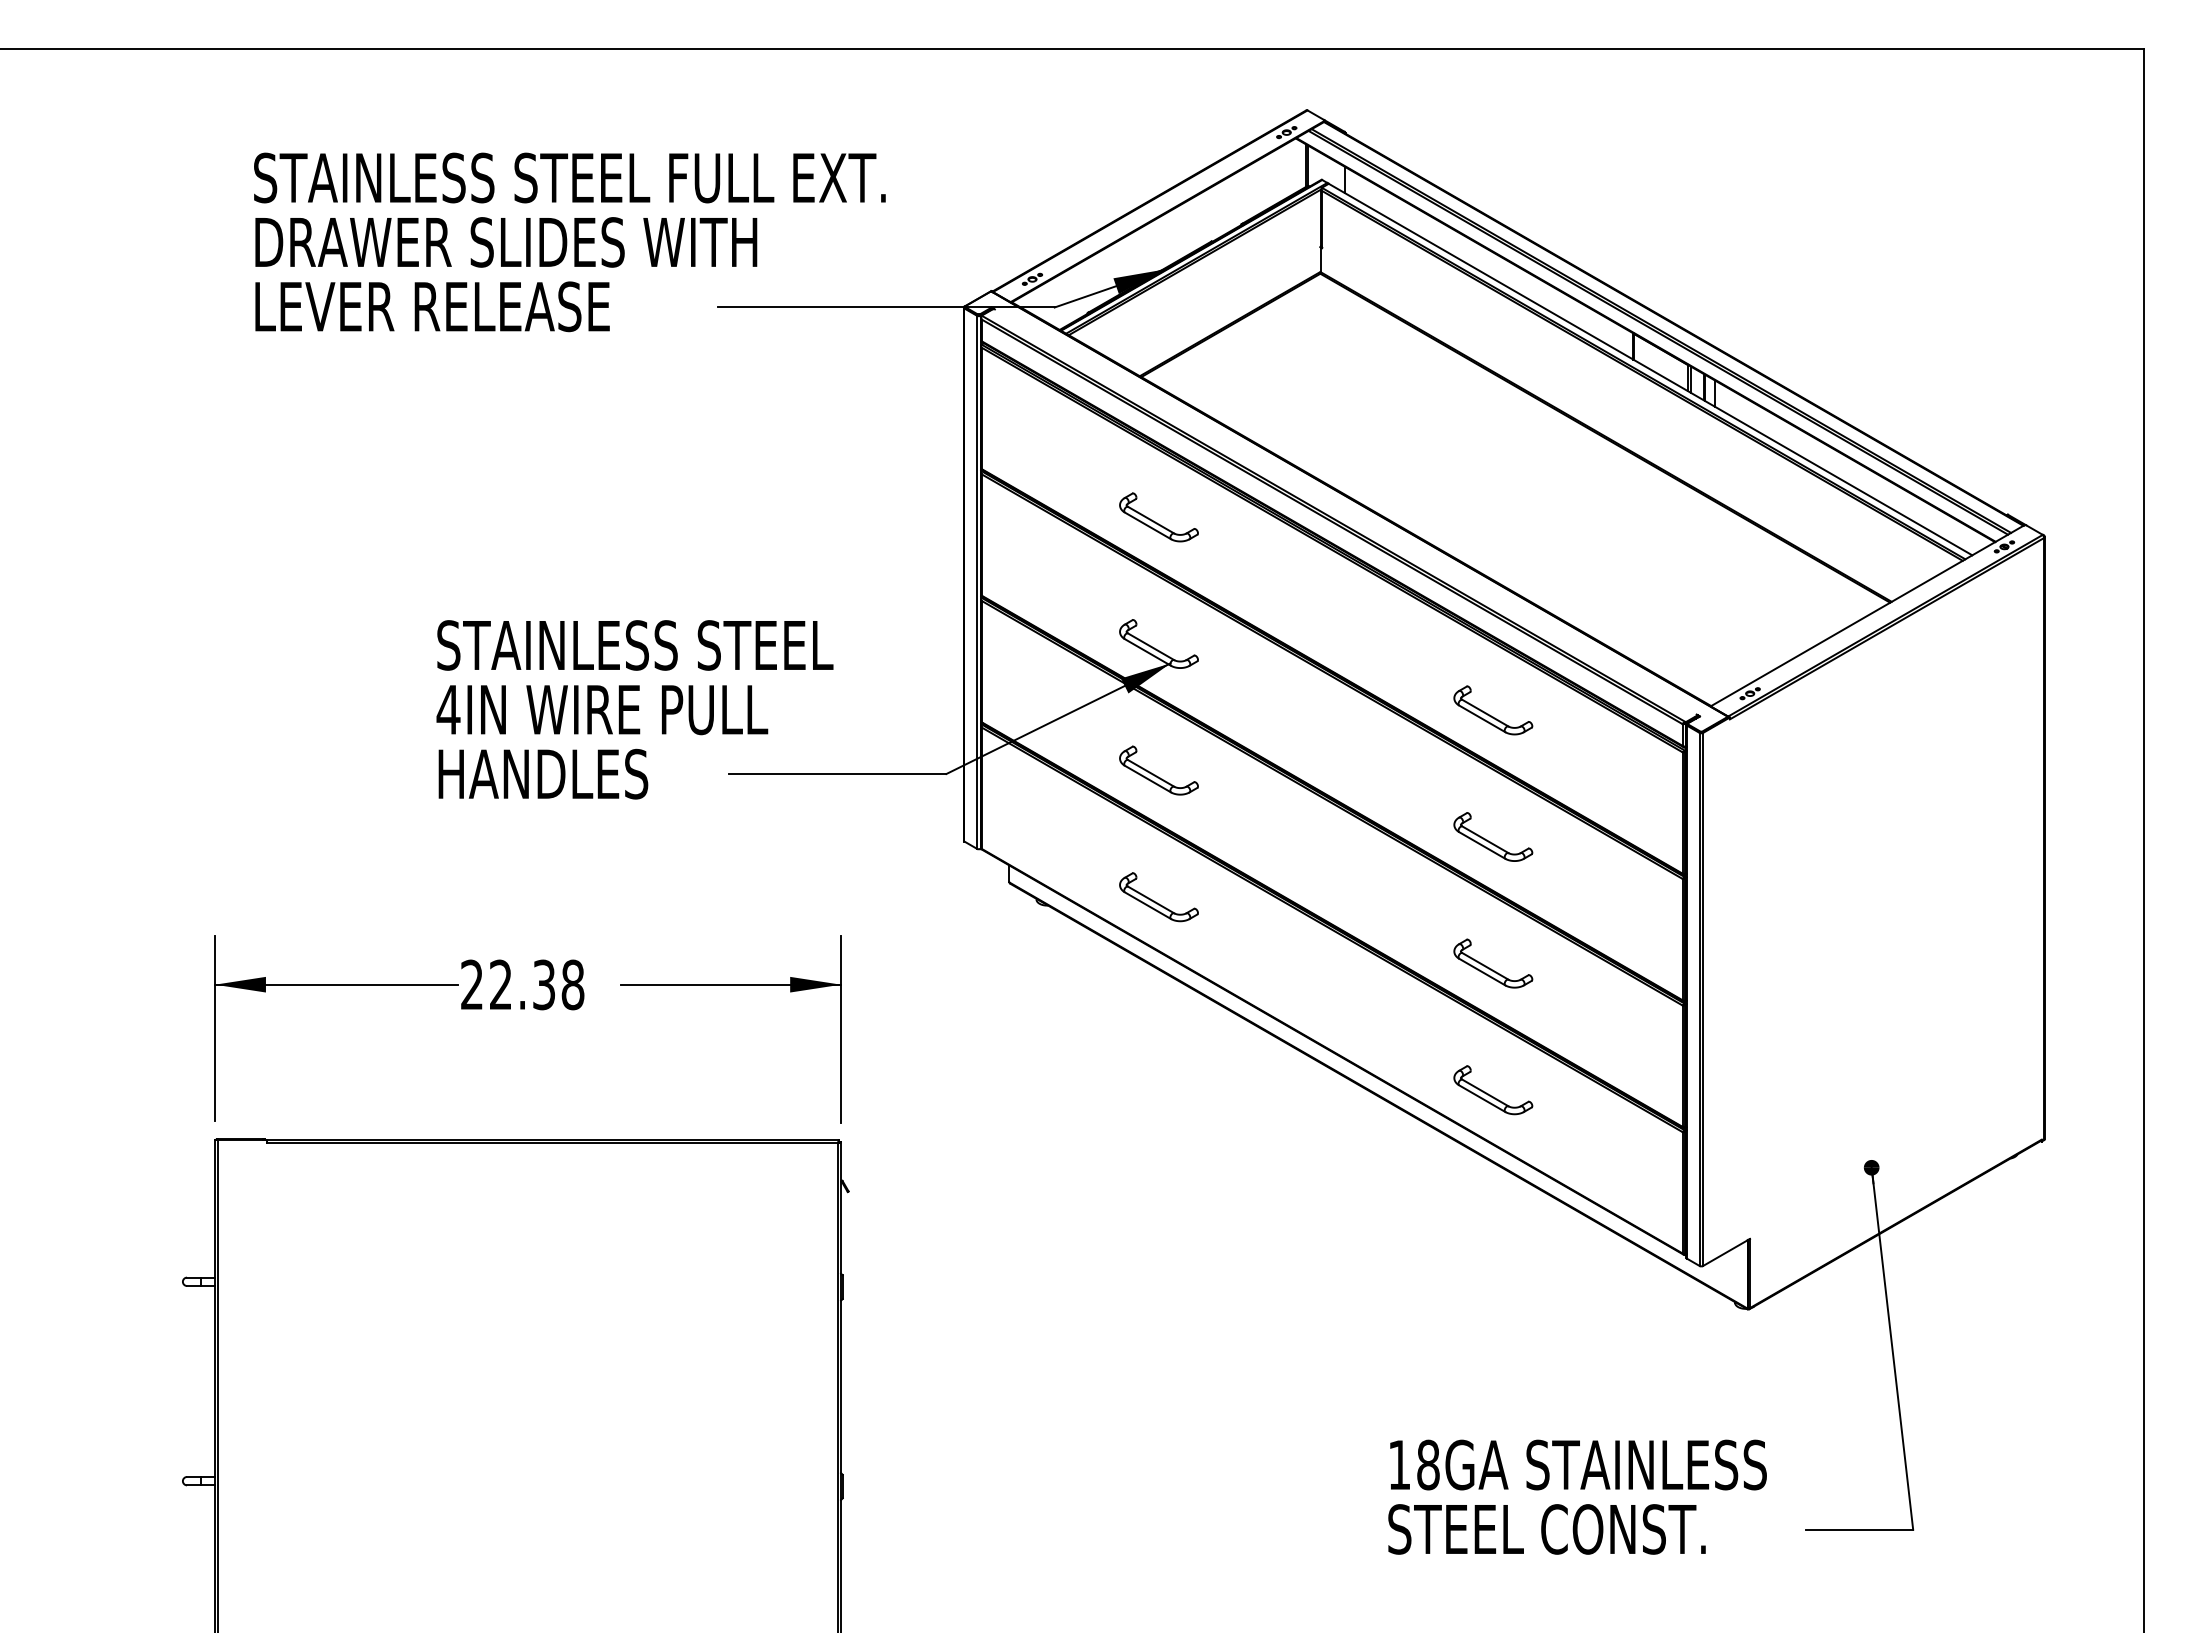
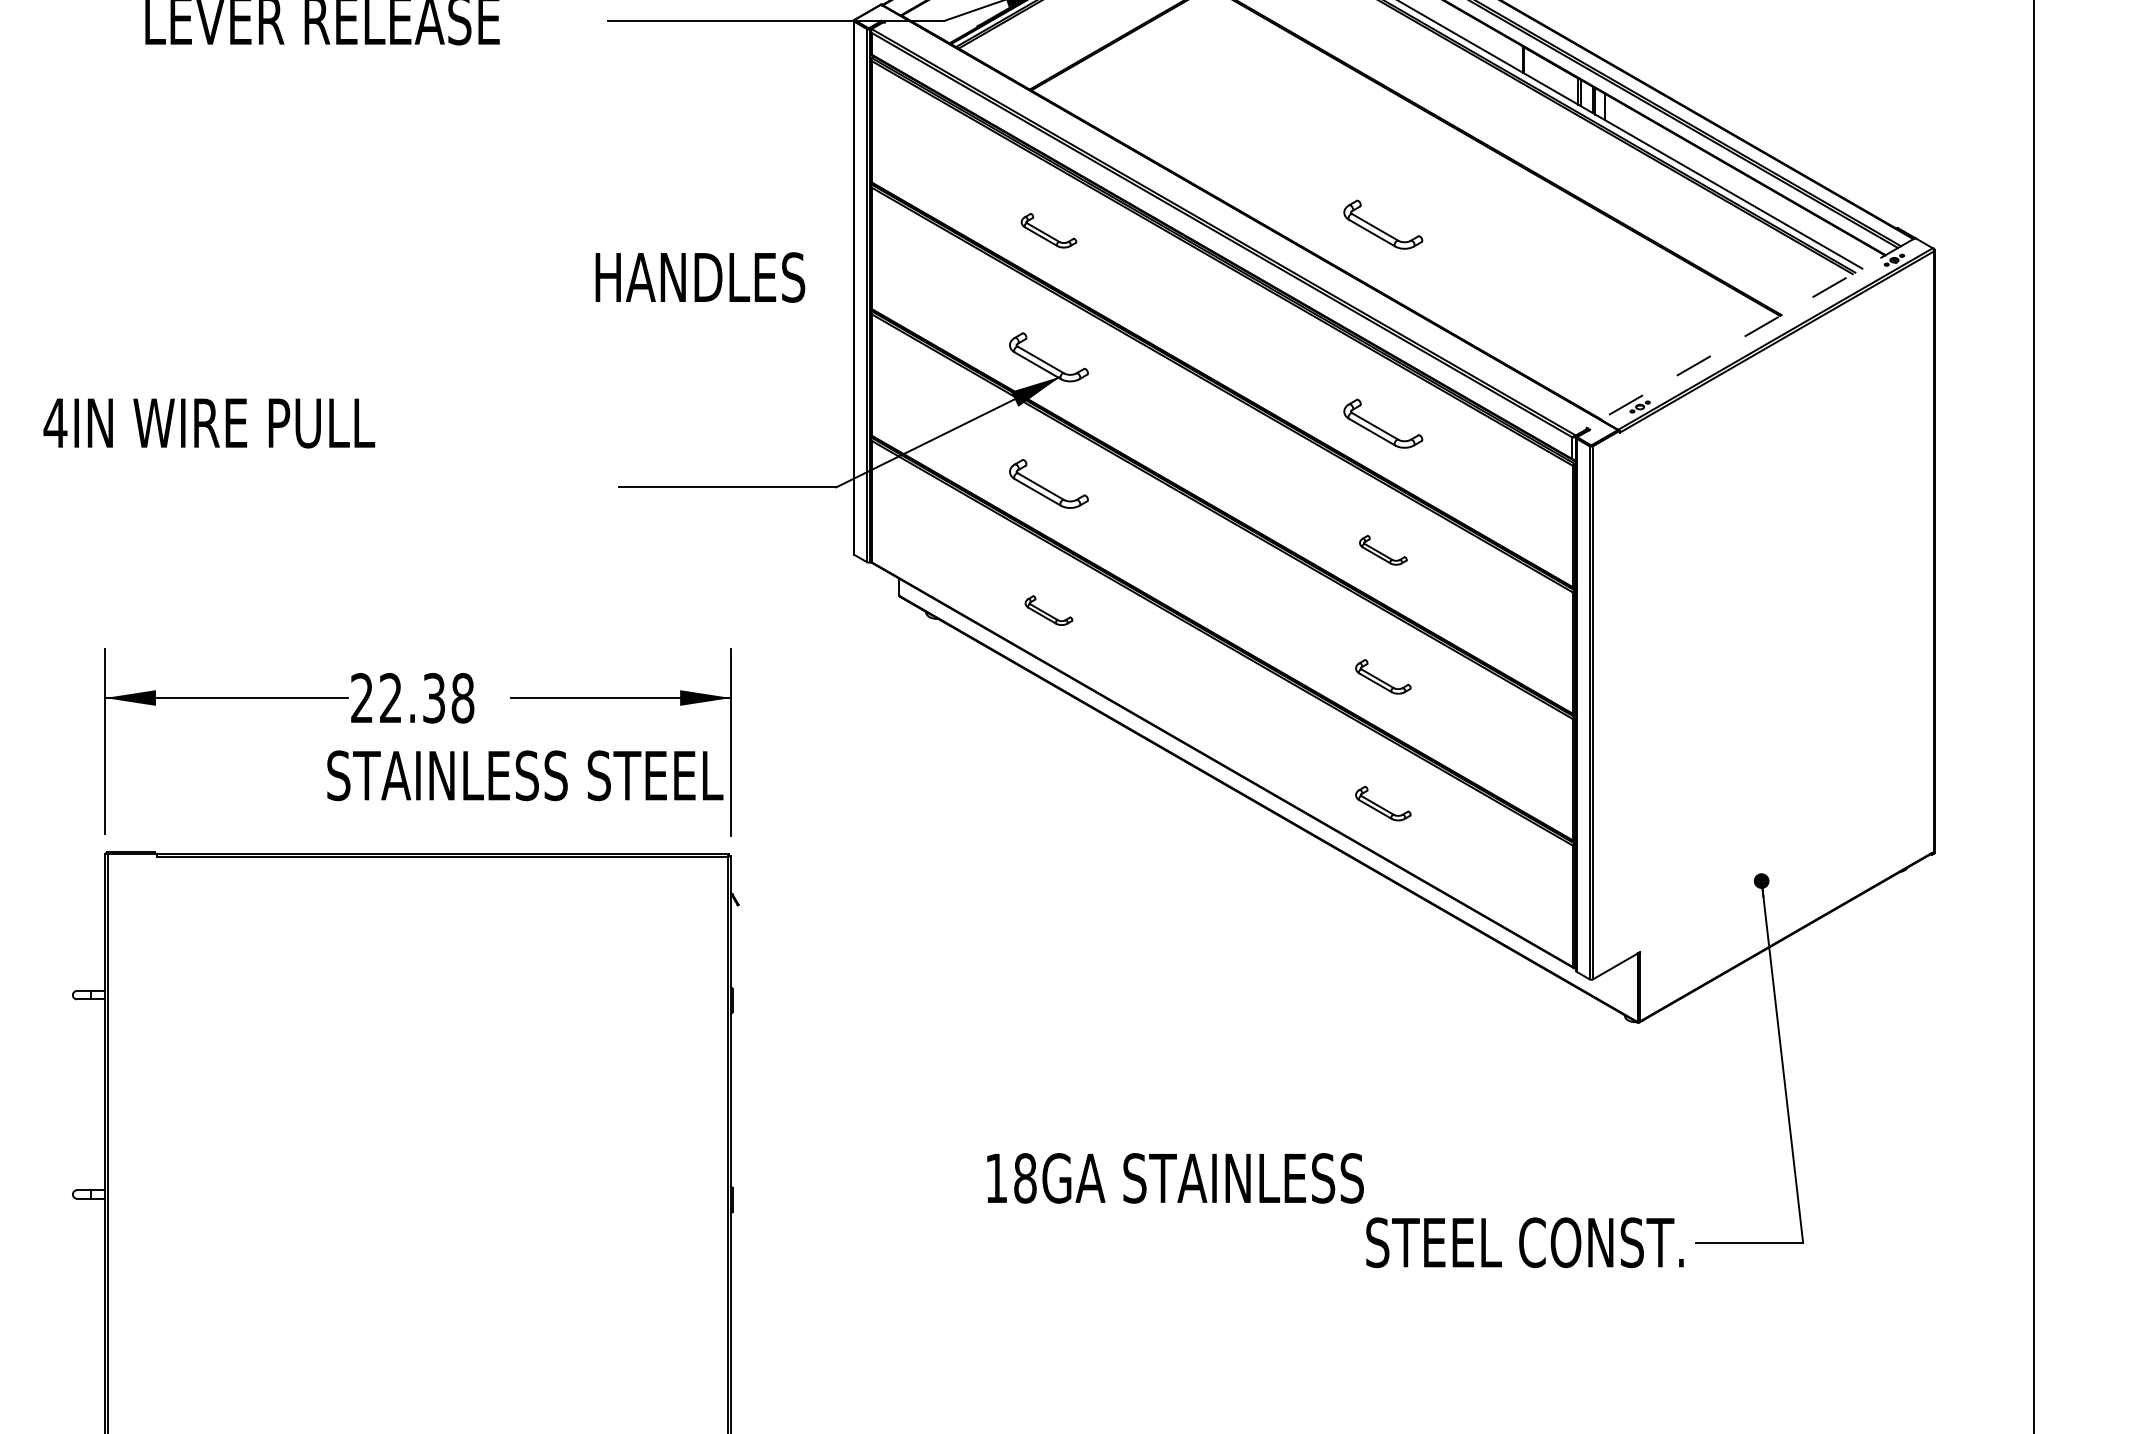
part: (1493, 511) -> (1383, 224), added
part: (1158, 517) -> (1048, 230), size x0.7
line: (1867, 615) -> (1757, 328), solid -> dashed
text: (635, 645) -> (525, 775), moved
text: (602, 710) -> (209, 423), moved
text: (543, 773) -> (700, 276), moved
part: (1493, 836) -> (1383, 549), size x0.6
part: (1158, 897) -> (1048, 610), size x0.6
part: (1493, 963) -> (1383, 676), size x0.7
part: (1493, 1090) -> (1383, 803), size x0.7
text: (1578, 1464) -> (1175, 1177), moved
text: (1546, 1529) -> (1524, 1242), moved

